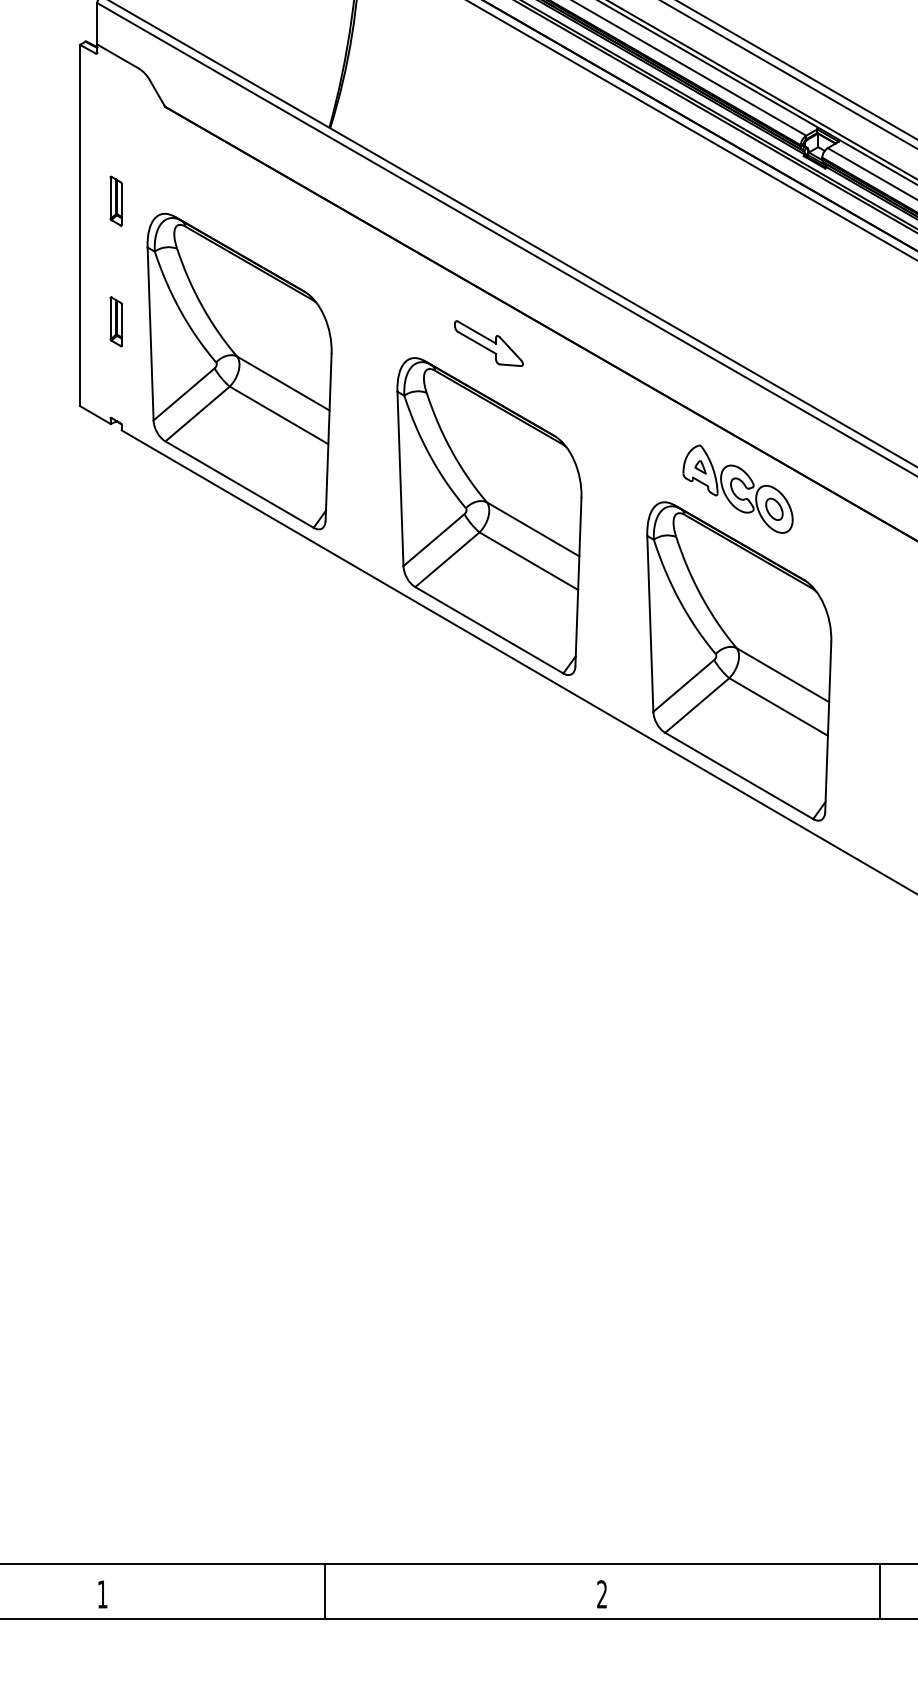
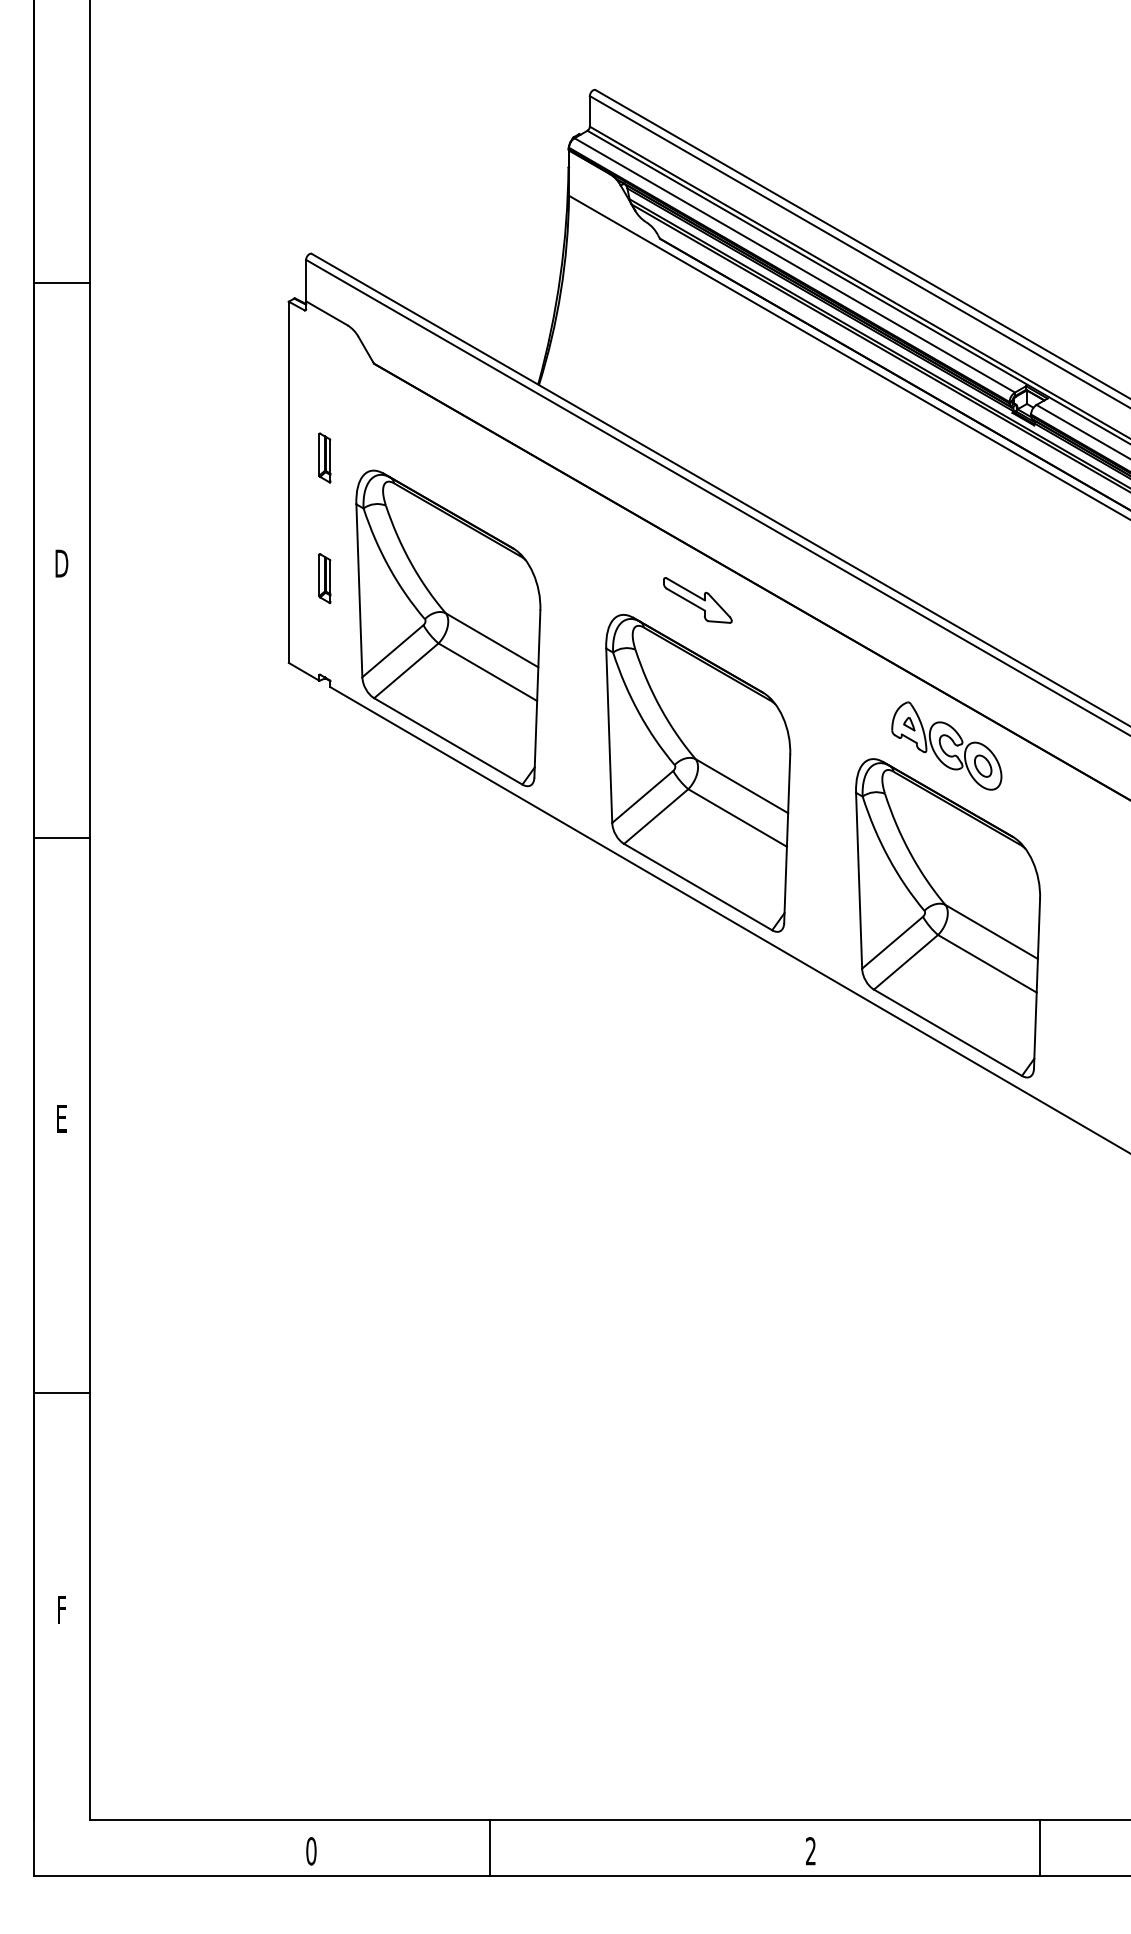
line: (324, 1590) -> (489, 1847), moved
line: (879, 1590) -> (1039, 1847), moved
text: (102, 1594) -> (311, 1851), 1 -> 0

